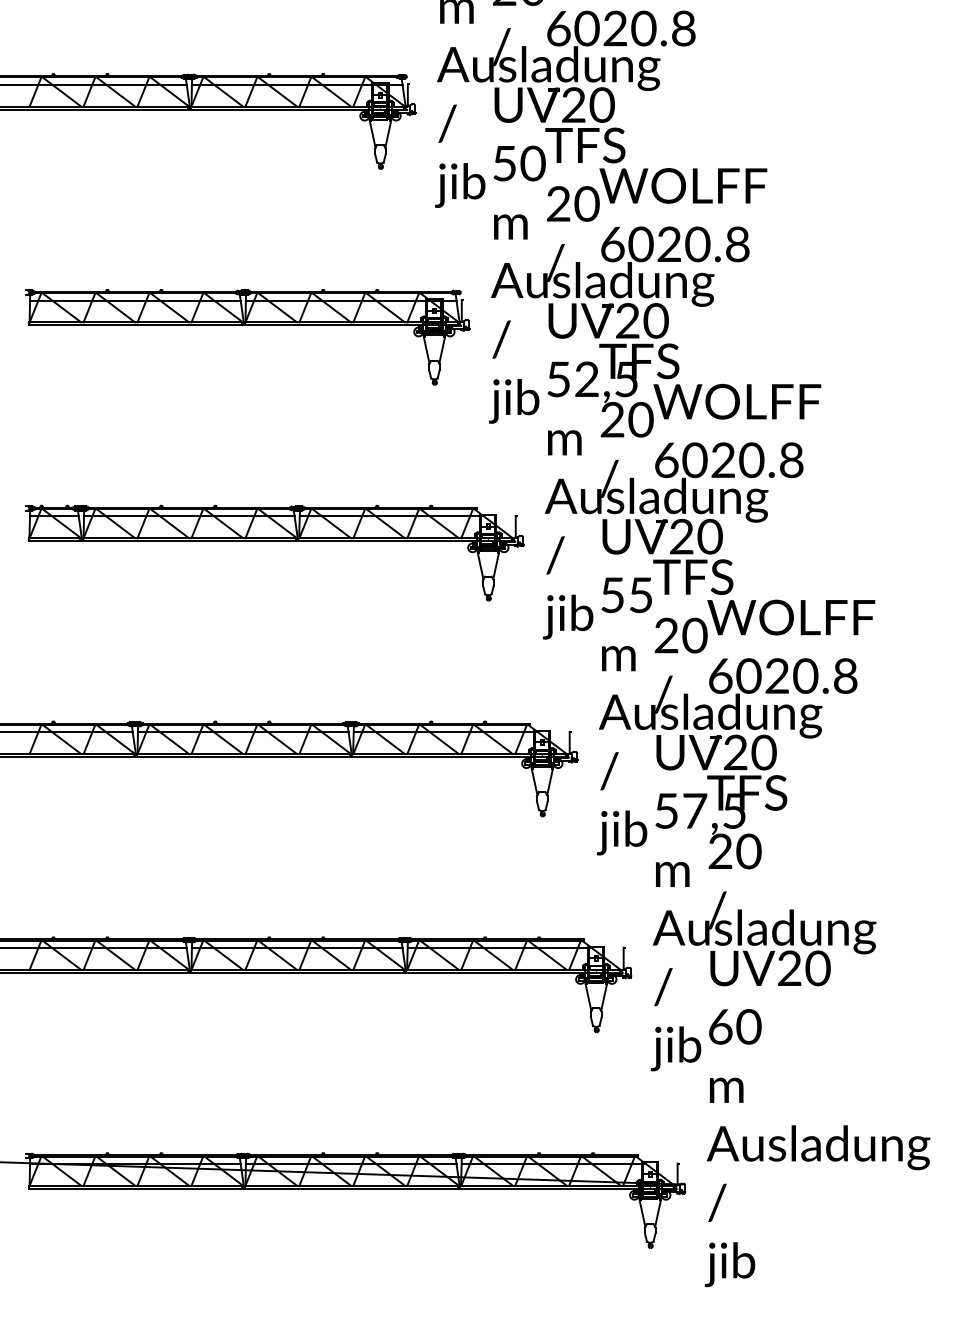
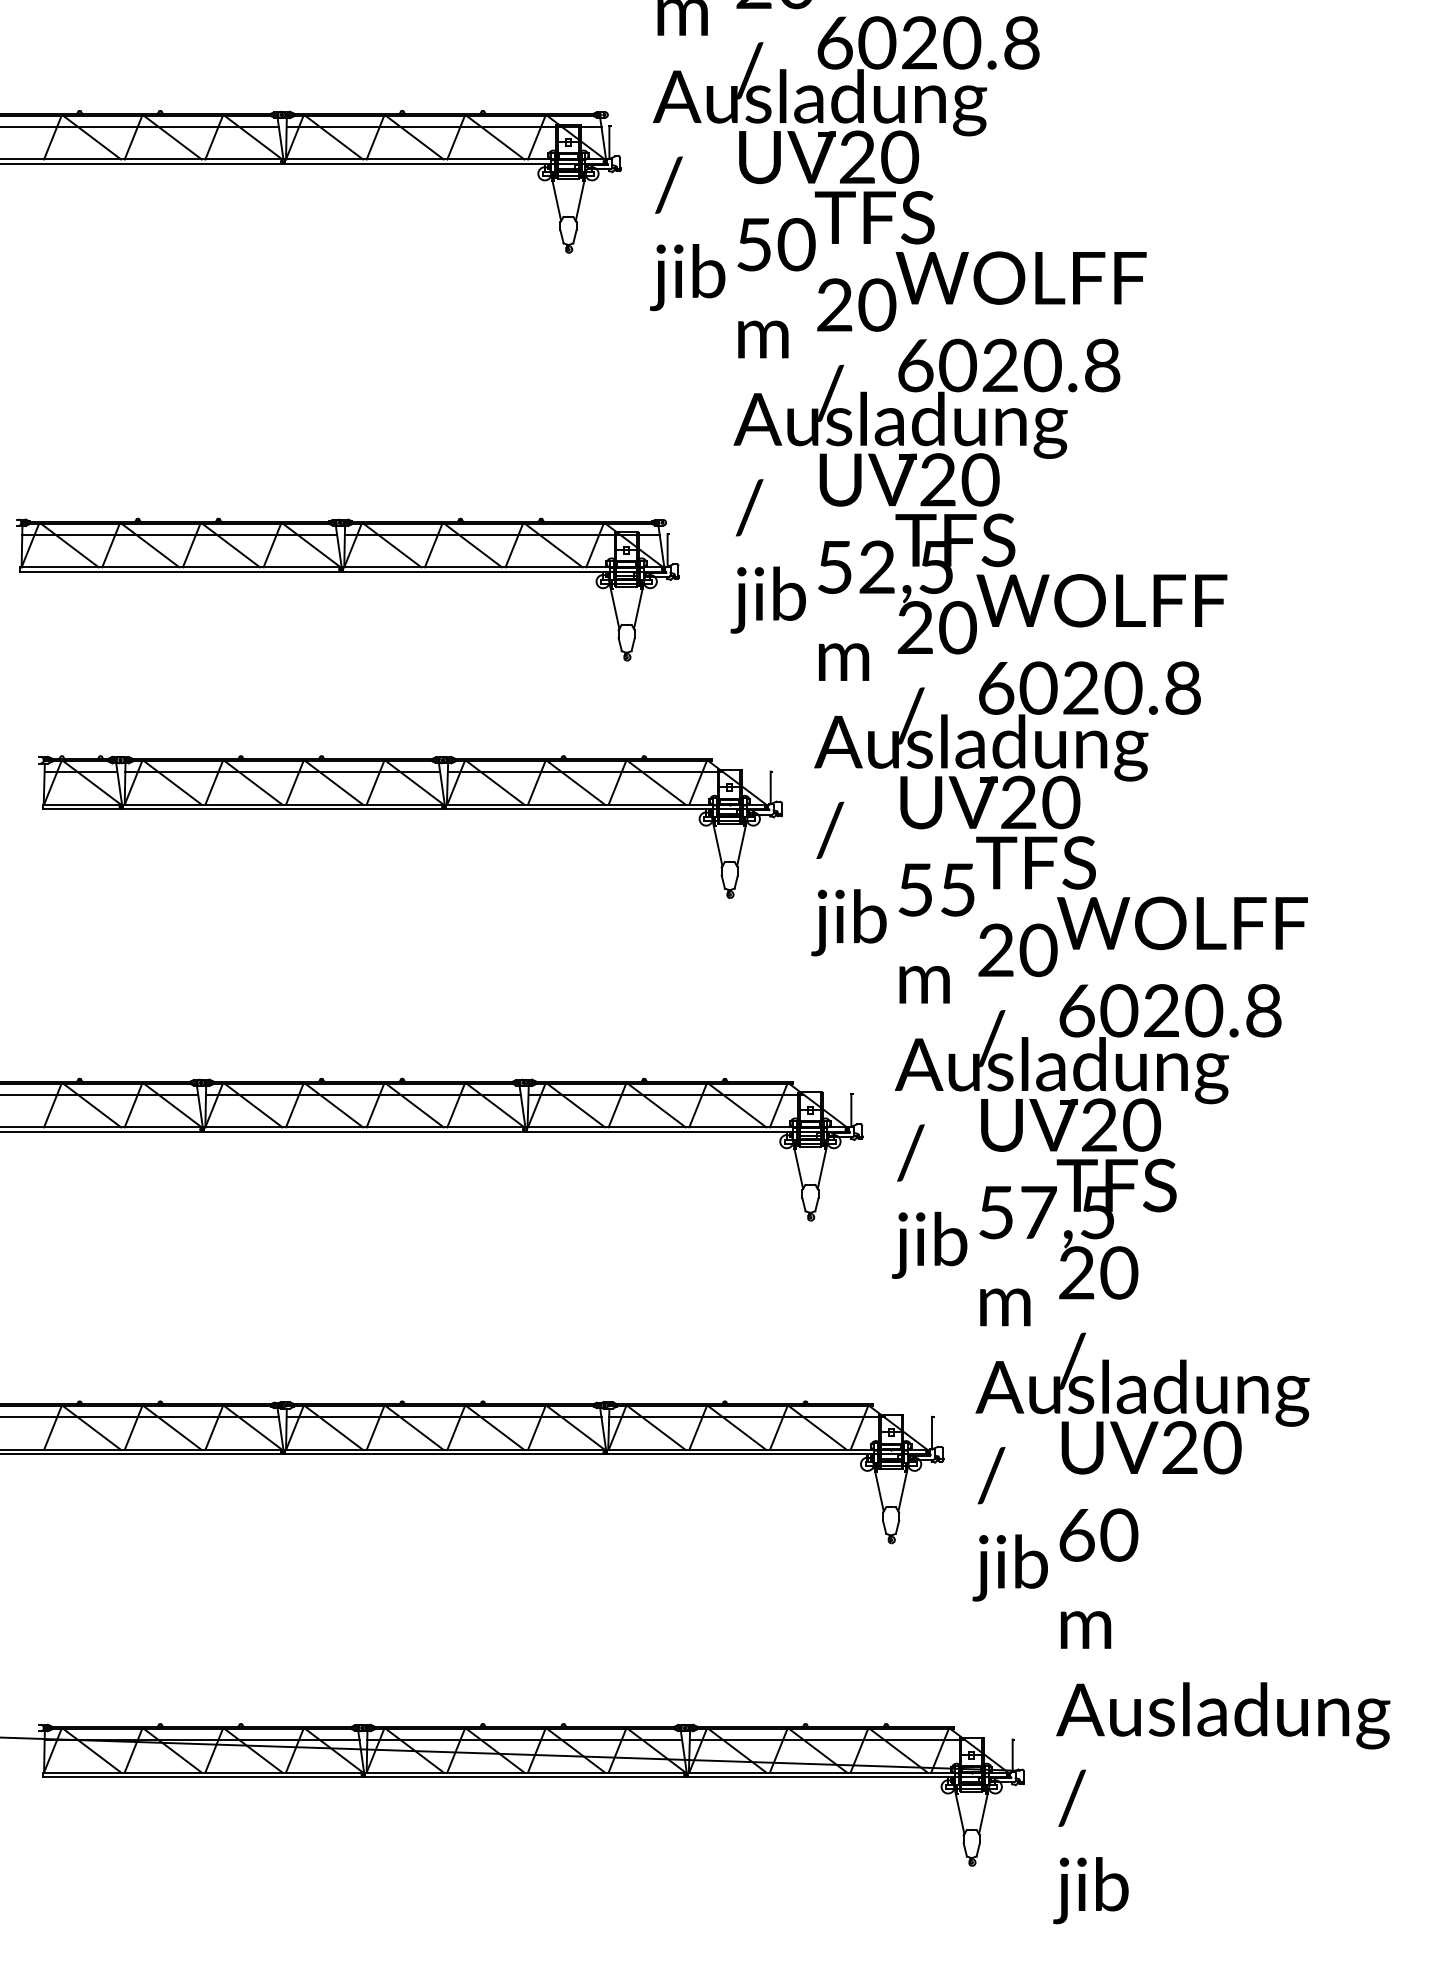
part: (247, 325) -> (347, 571), moved

